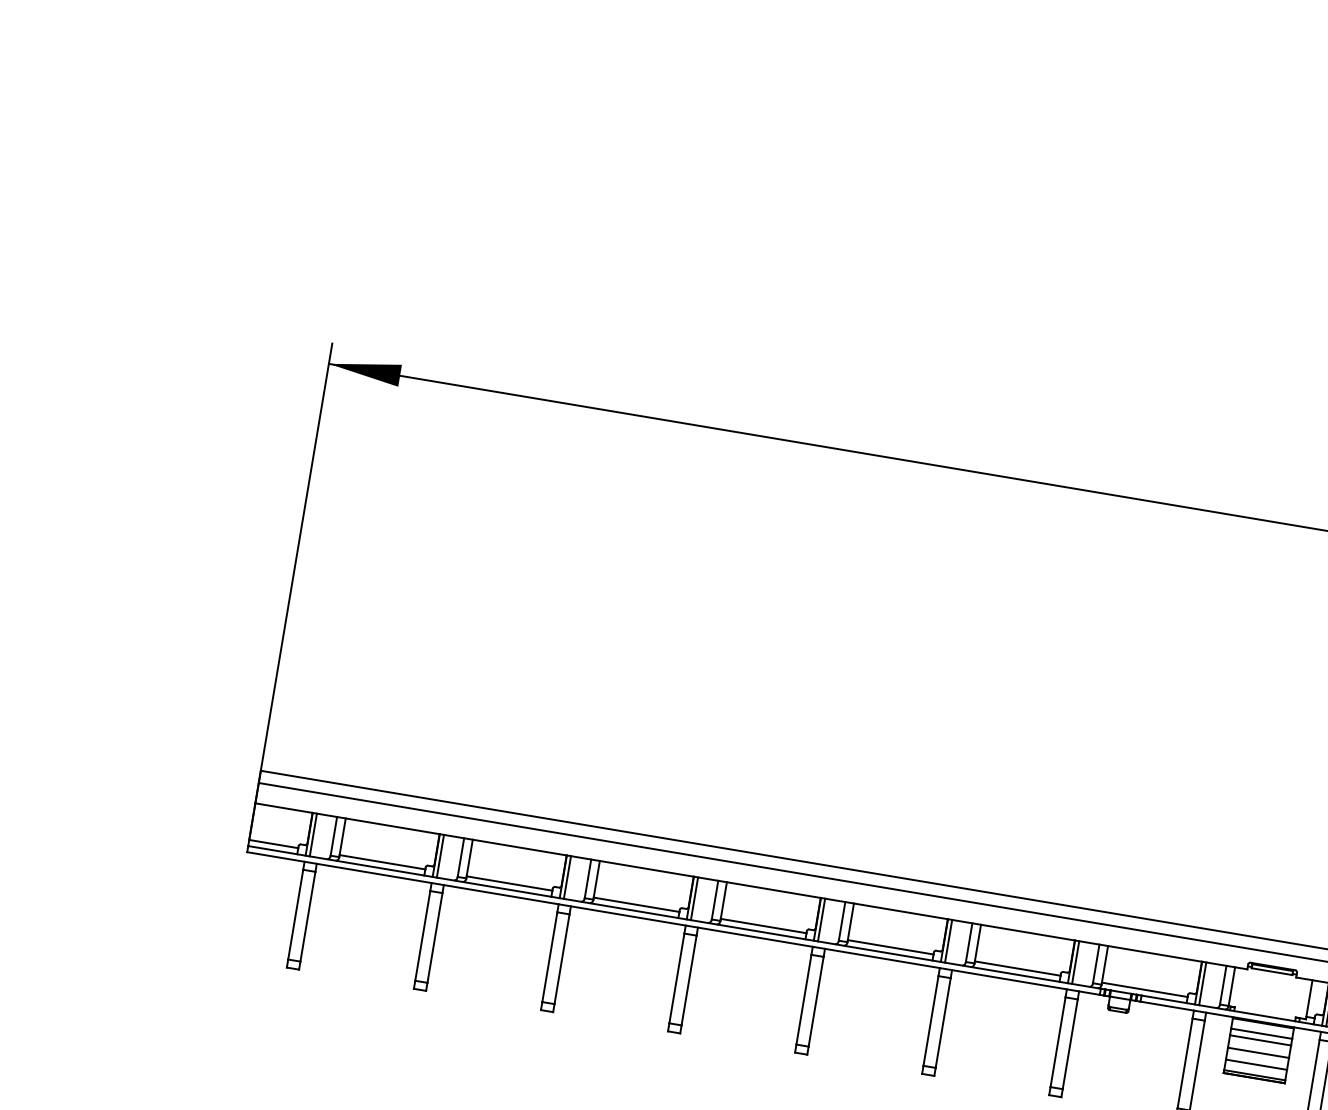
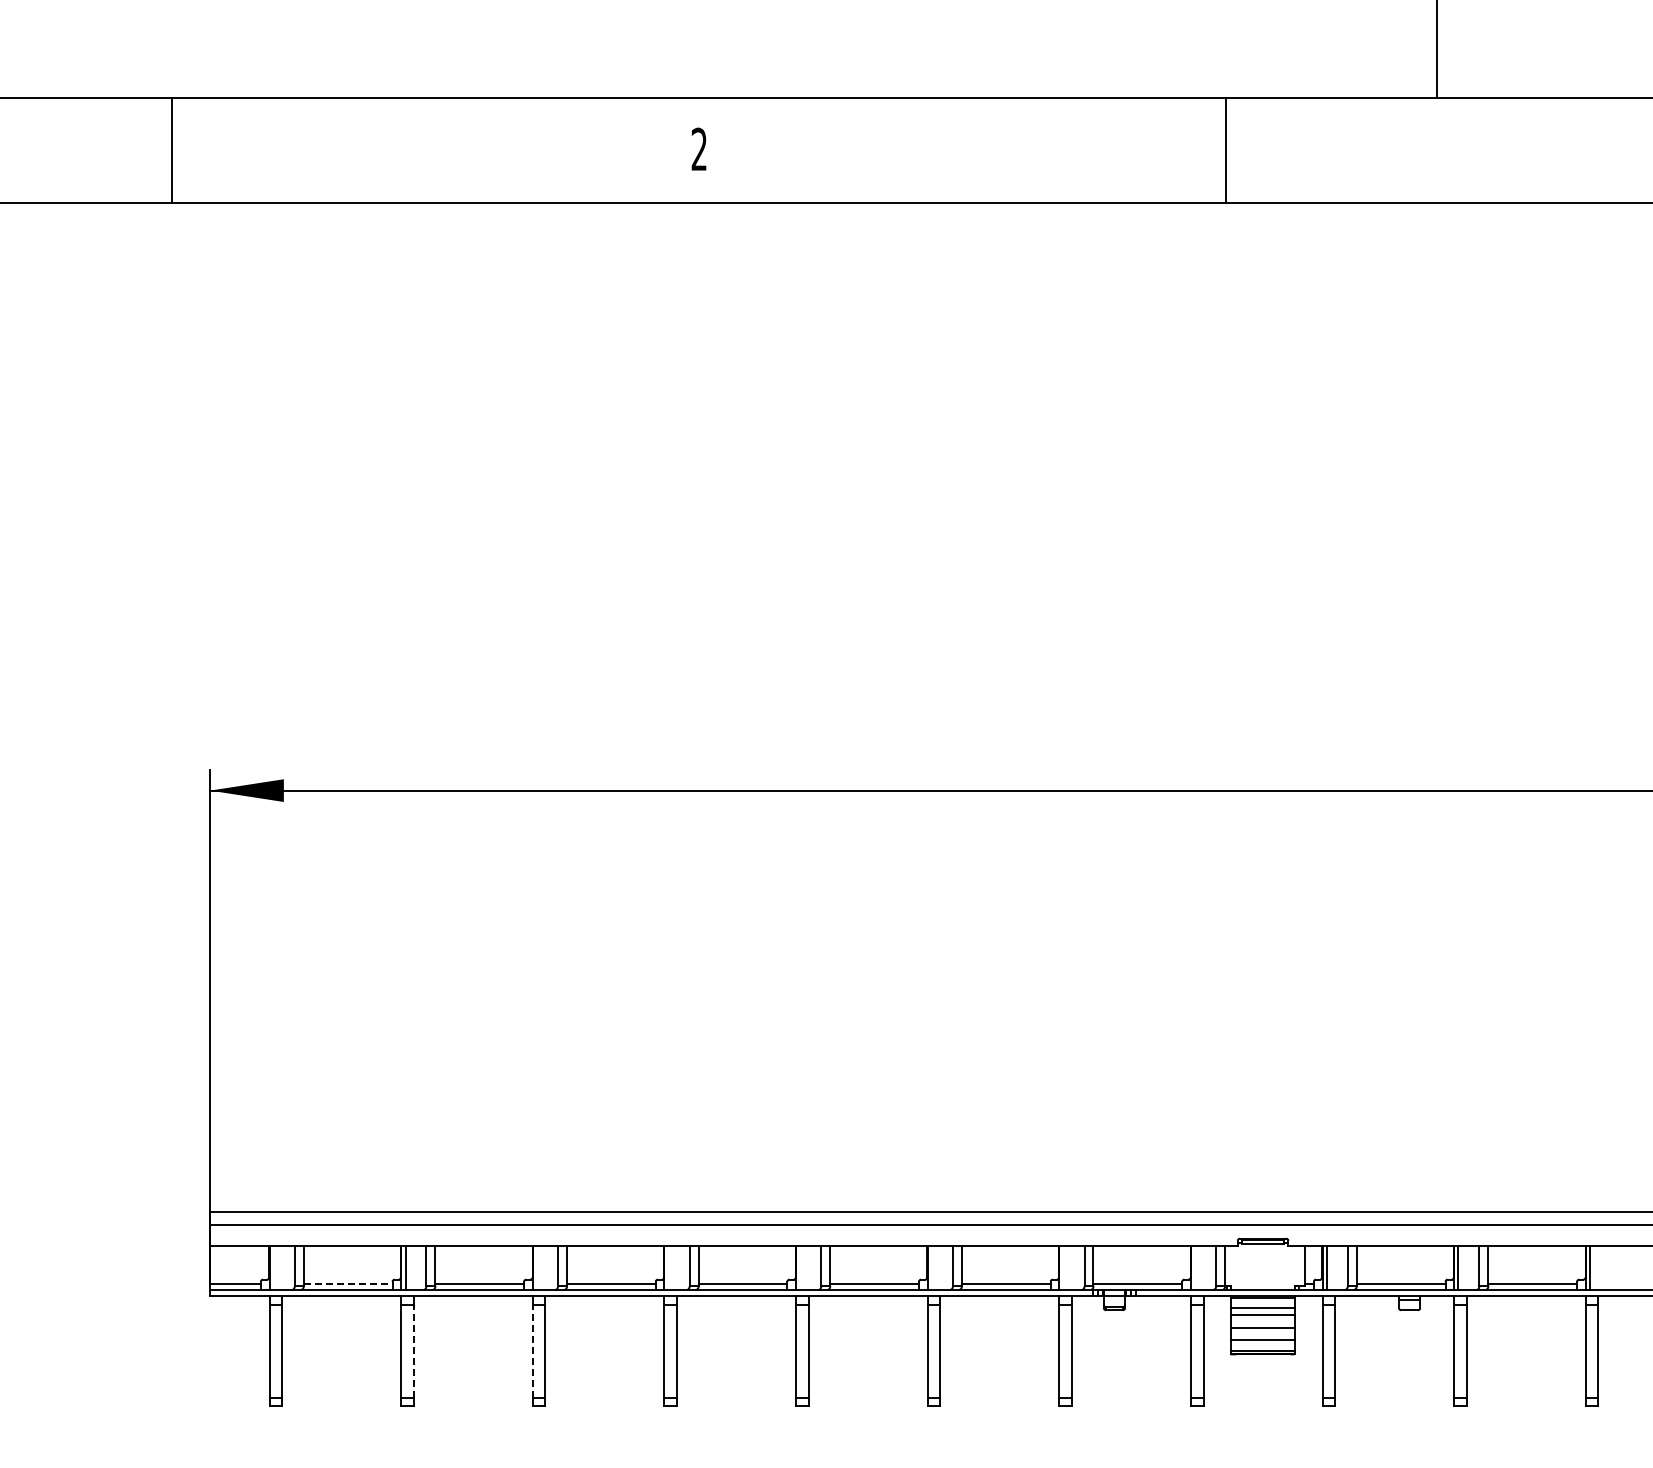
line: (313, 834) -> (273, 1267), removed
line: (382, 862) -> (348, 1283), solid -> dashed
line: (567, 877) -> (537, 1267), removed
line: (694, 898) -> (668, 1267), removed
line: (821, 919) -> (800, 1267), removed
line: (434, 937) -> (413, 1350), solid -> dashed
line: (949, 940) -> (932, 1267), removed
line: (549, 956) -> (532, 1350), solid -> dashed
line: (1075, 962) -> (1063, 1267), removed
line: (1203, 983) -> (1195, 1267), removed

